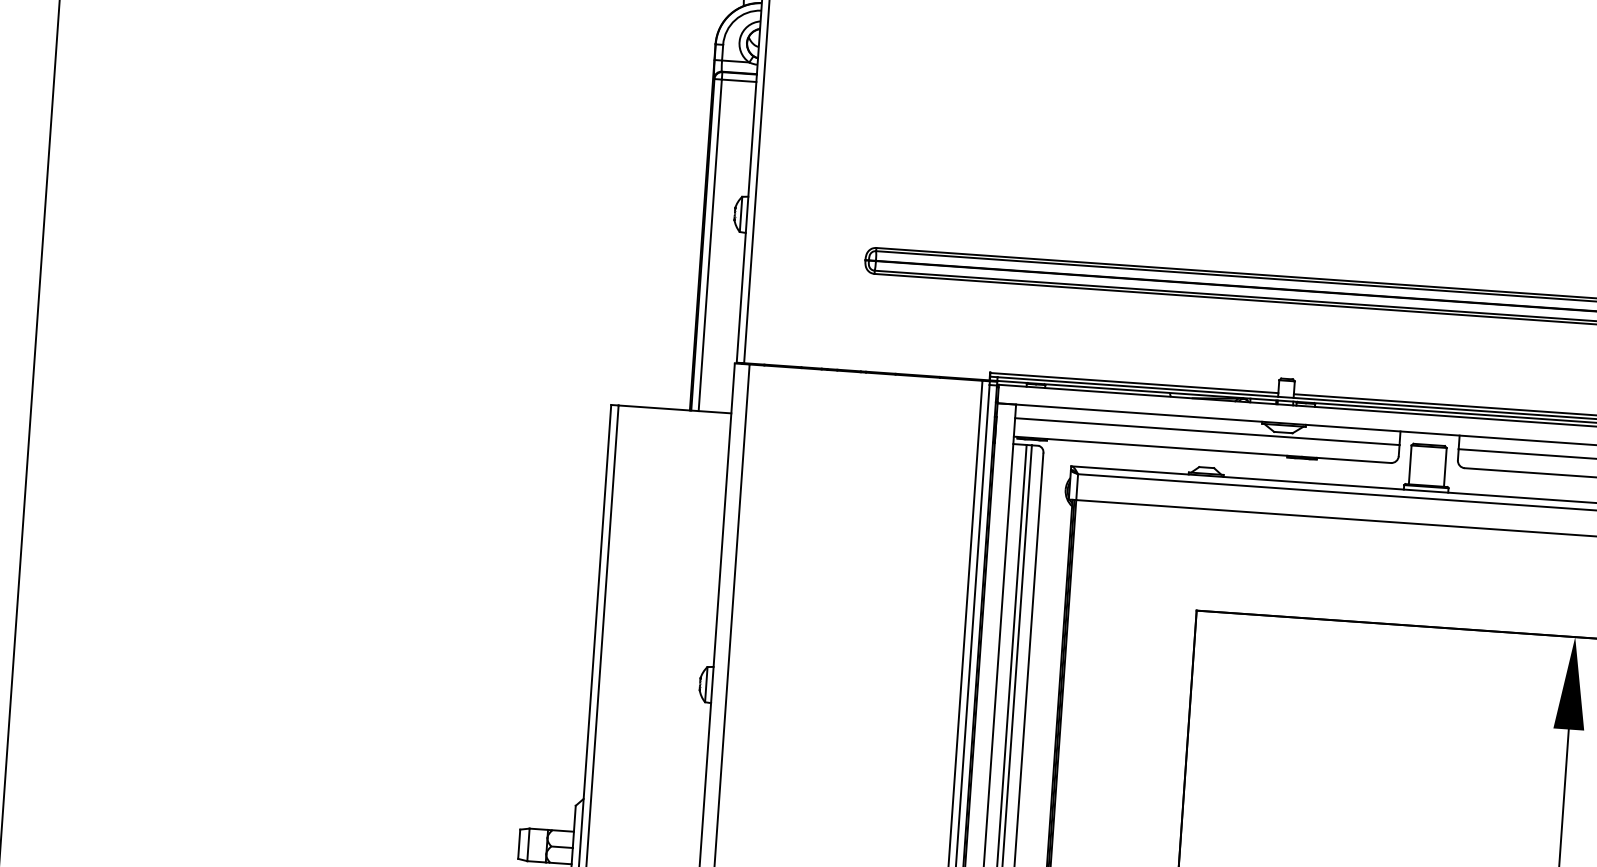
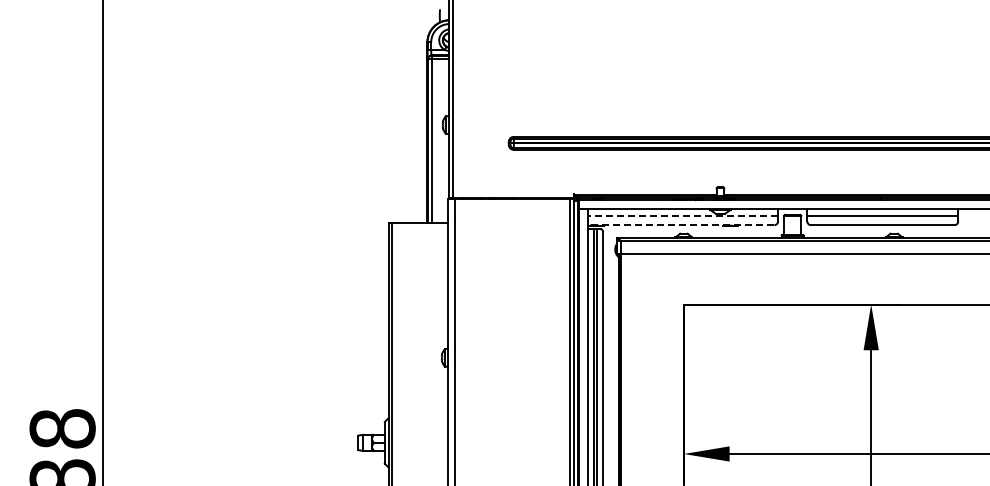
line: (1206, 432) -> (682, 216), solid -> dashed
line: (1201, 450) -> (680, 225), solid -> dashed

